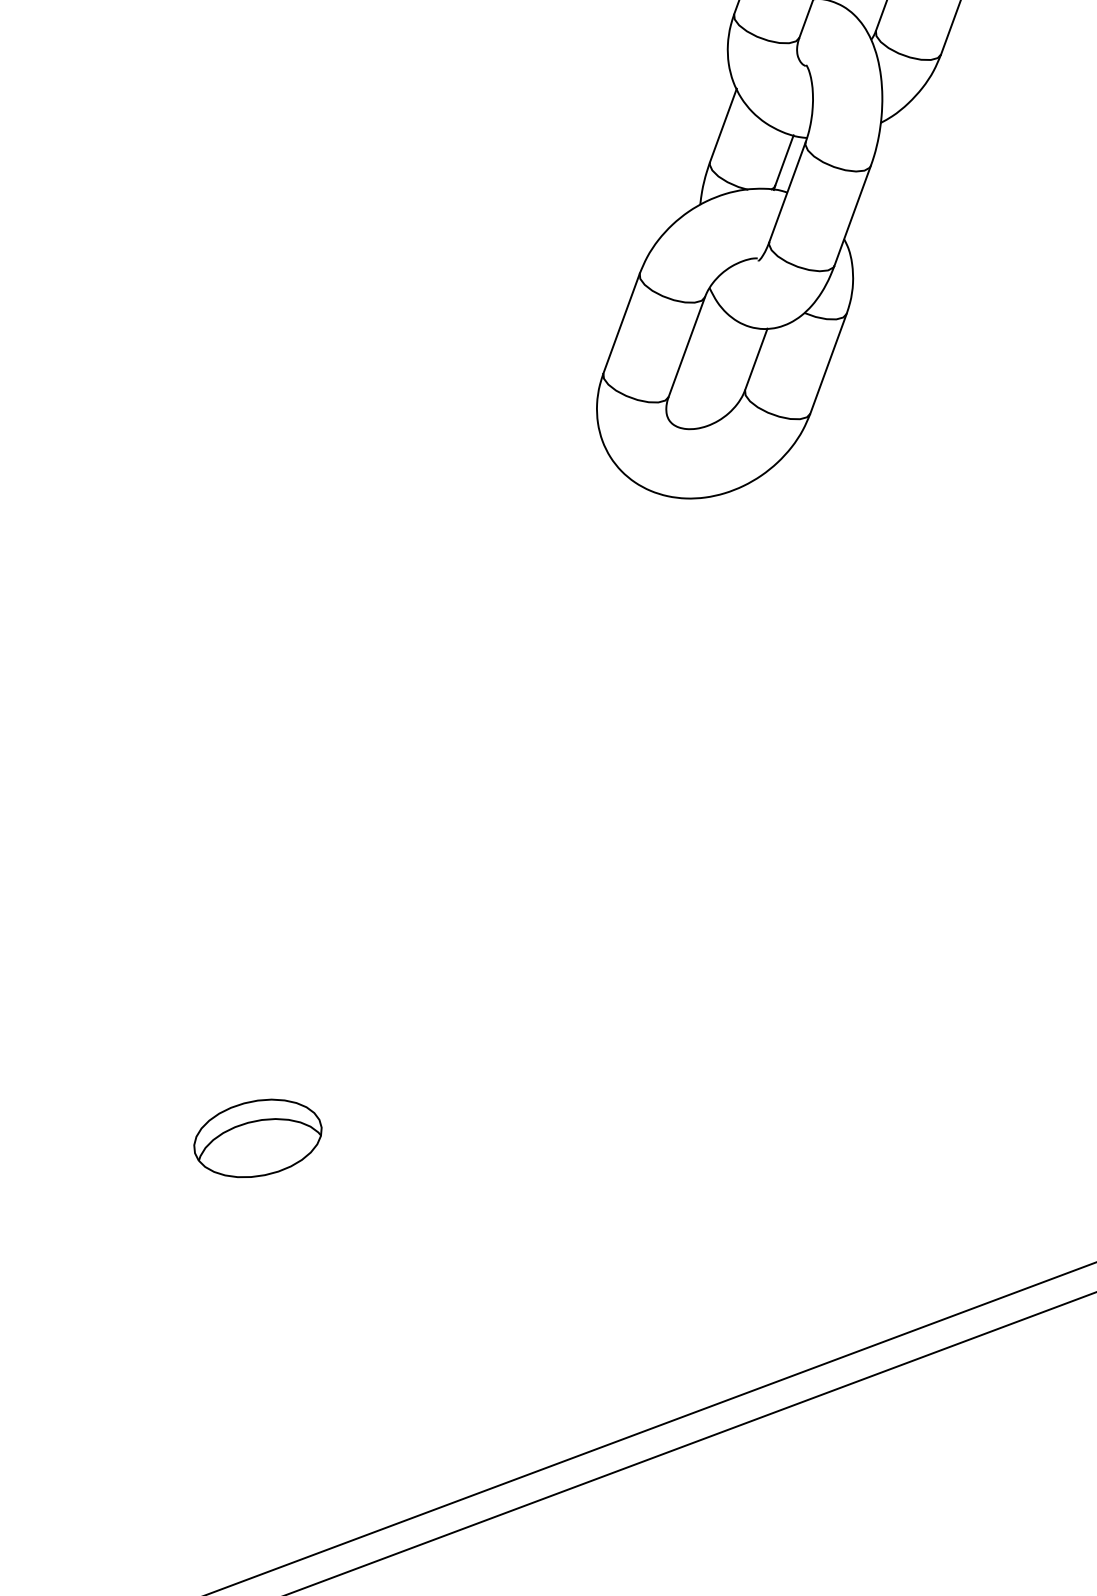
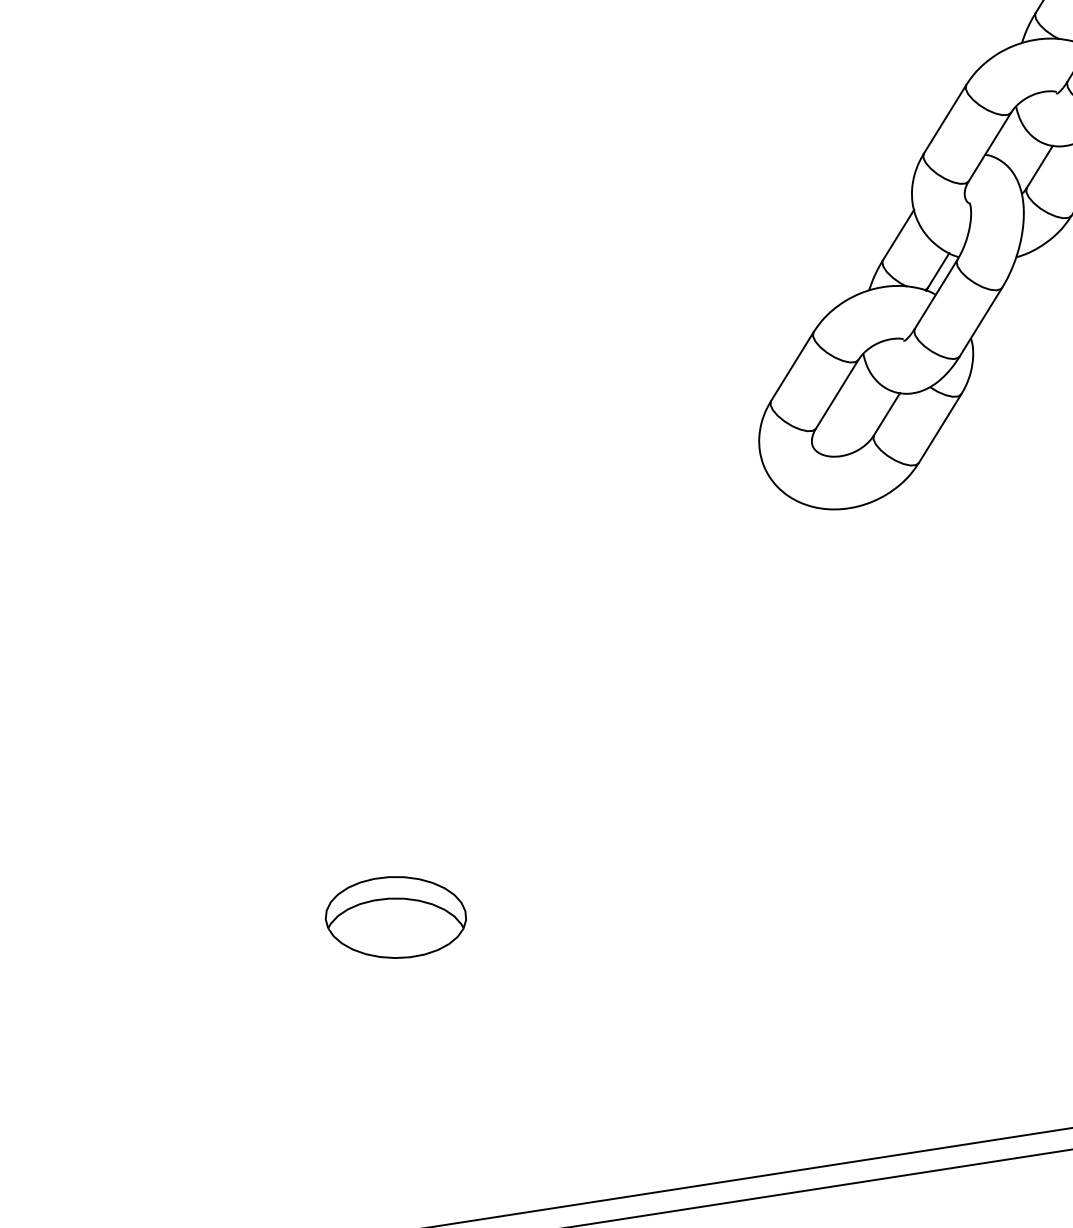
part: (257, 1138) -> (395, 917), size x1.43

